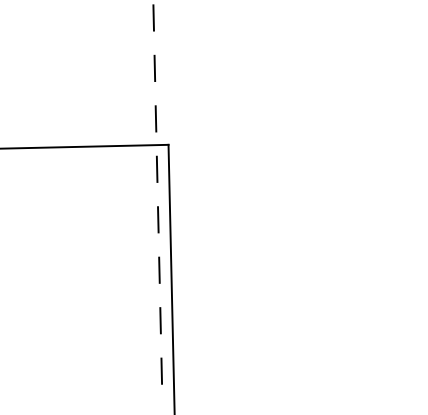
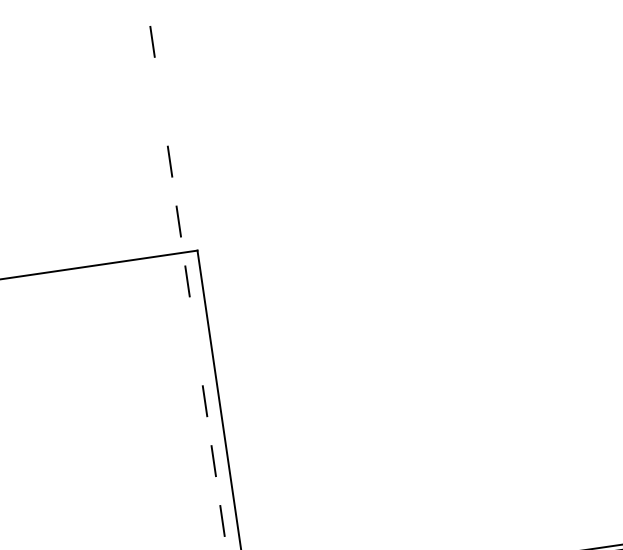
line: (153, 17) -> (161, 101), removed
line: (158, 219) -> (196, 341), removed

